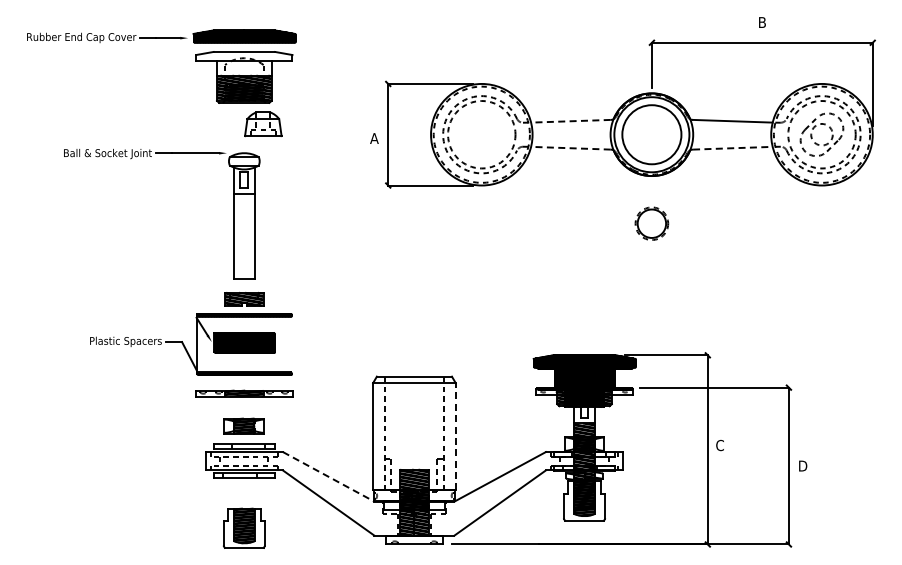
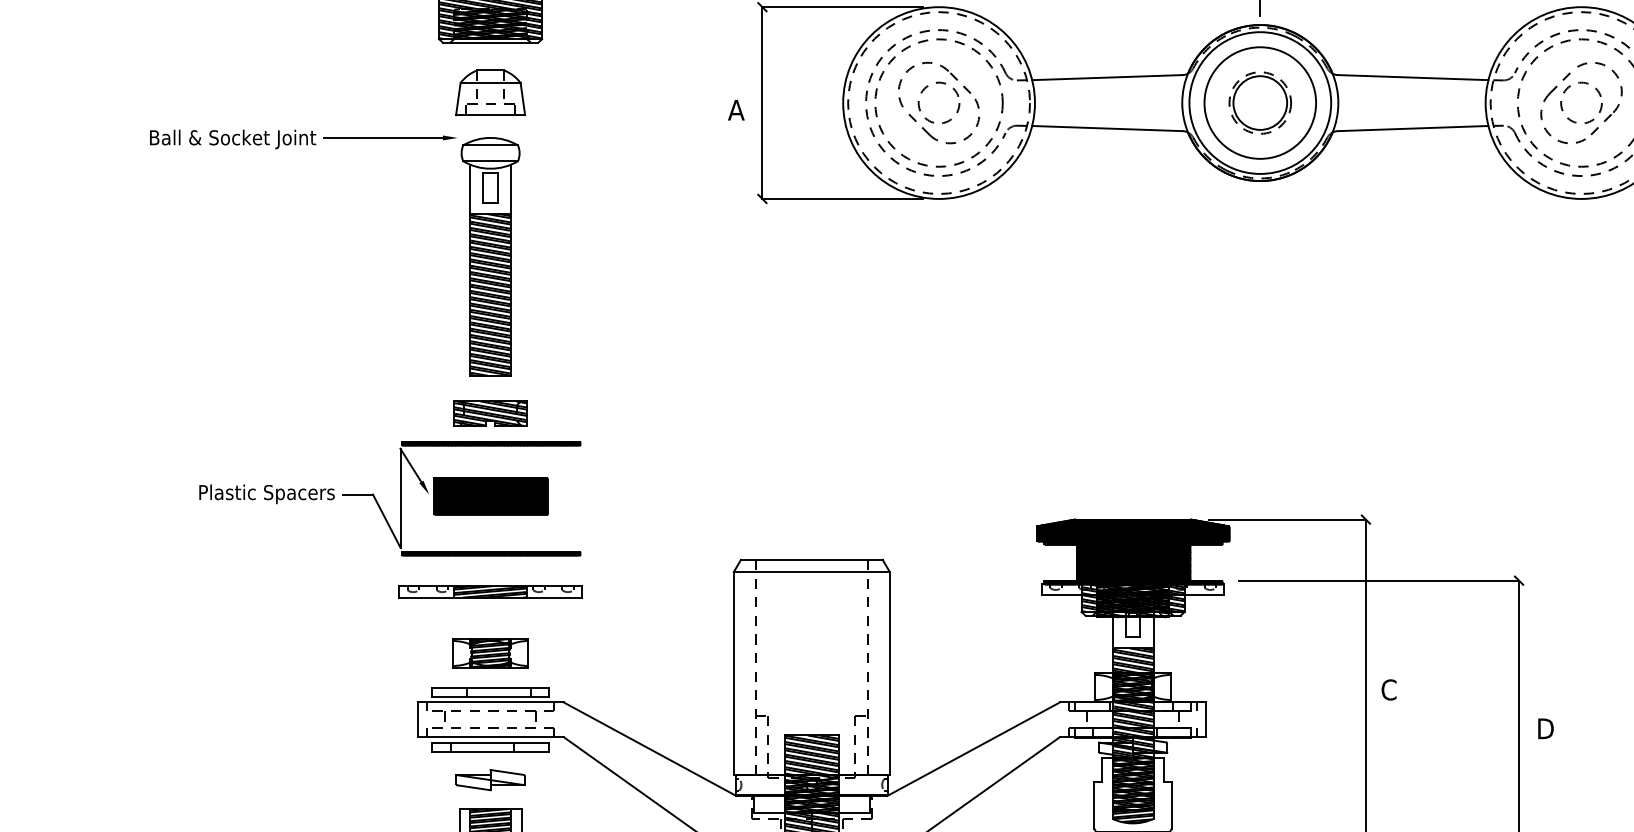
line: (570, 121) -> (1106, 78), dashed -> solid
part: (263, 124) -> (490, 93), moved
part: (475, 127) -> (927, 89), added
line: (570, 148) -> (1106, 129), dashed -> solid
line: (732, 148) -> (1412, 129), dashed -> solid
part: (651, 223) -> (1259, 102), moved
hatch: (244, 236) -> (490, 295), added
line: (455, 436) -> (889, 672), dashed -> solid
line: (329, 477) -> (651, 750), dashed -> solid
part: (244, 493) -> (490, 780), added

